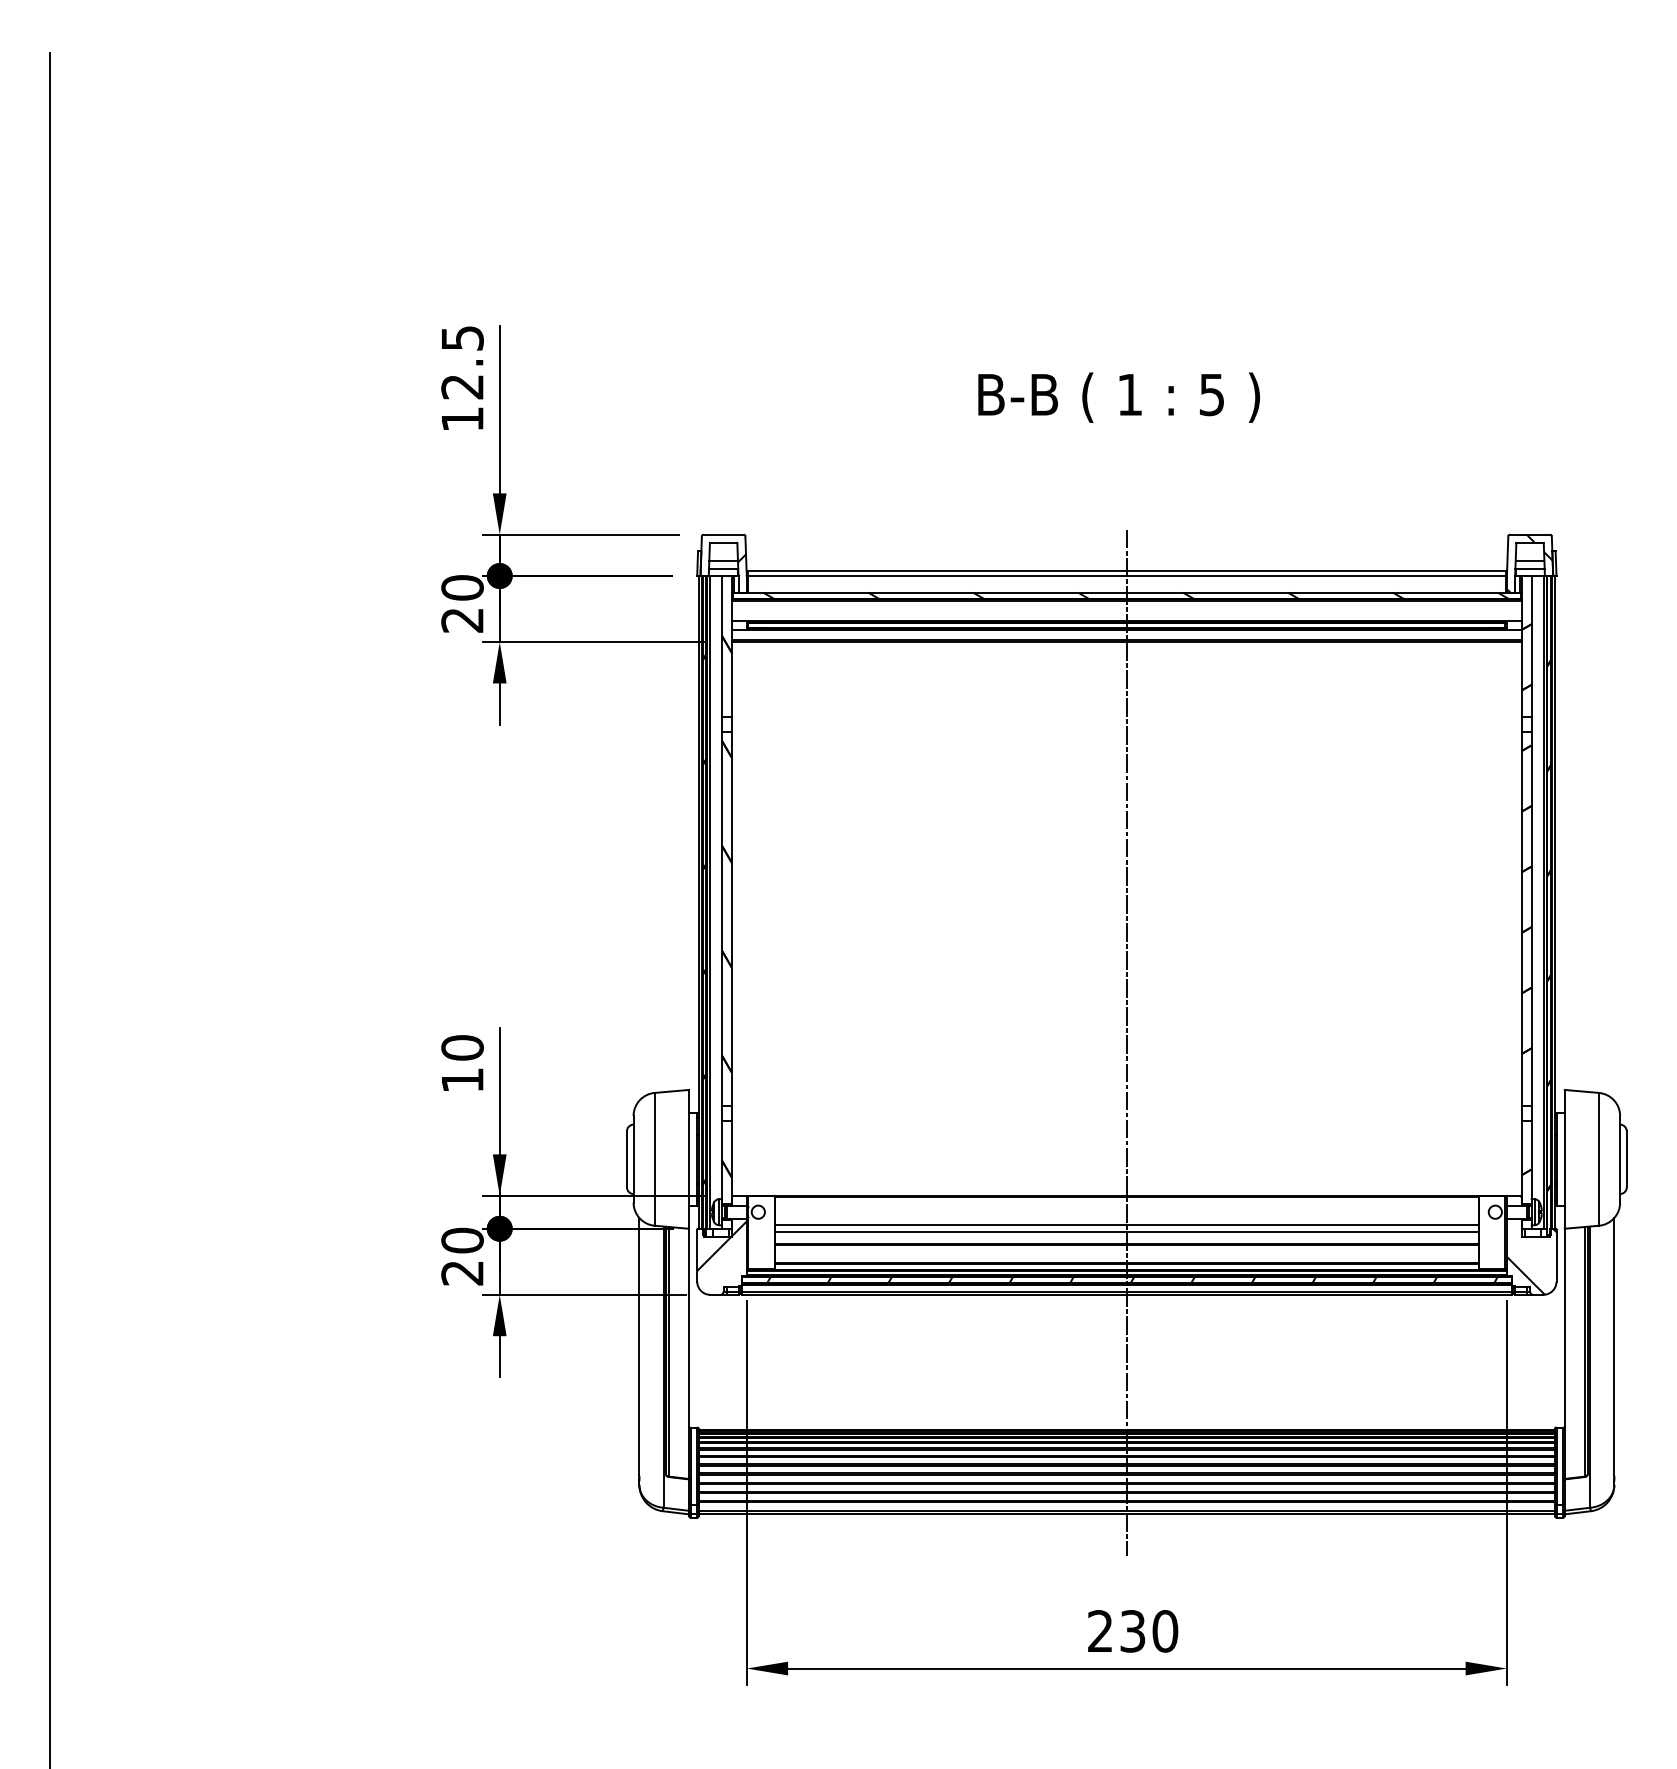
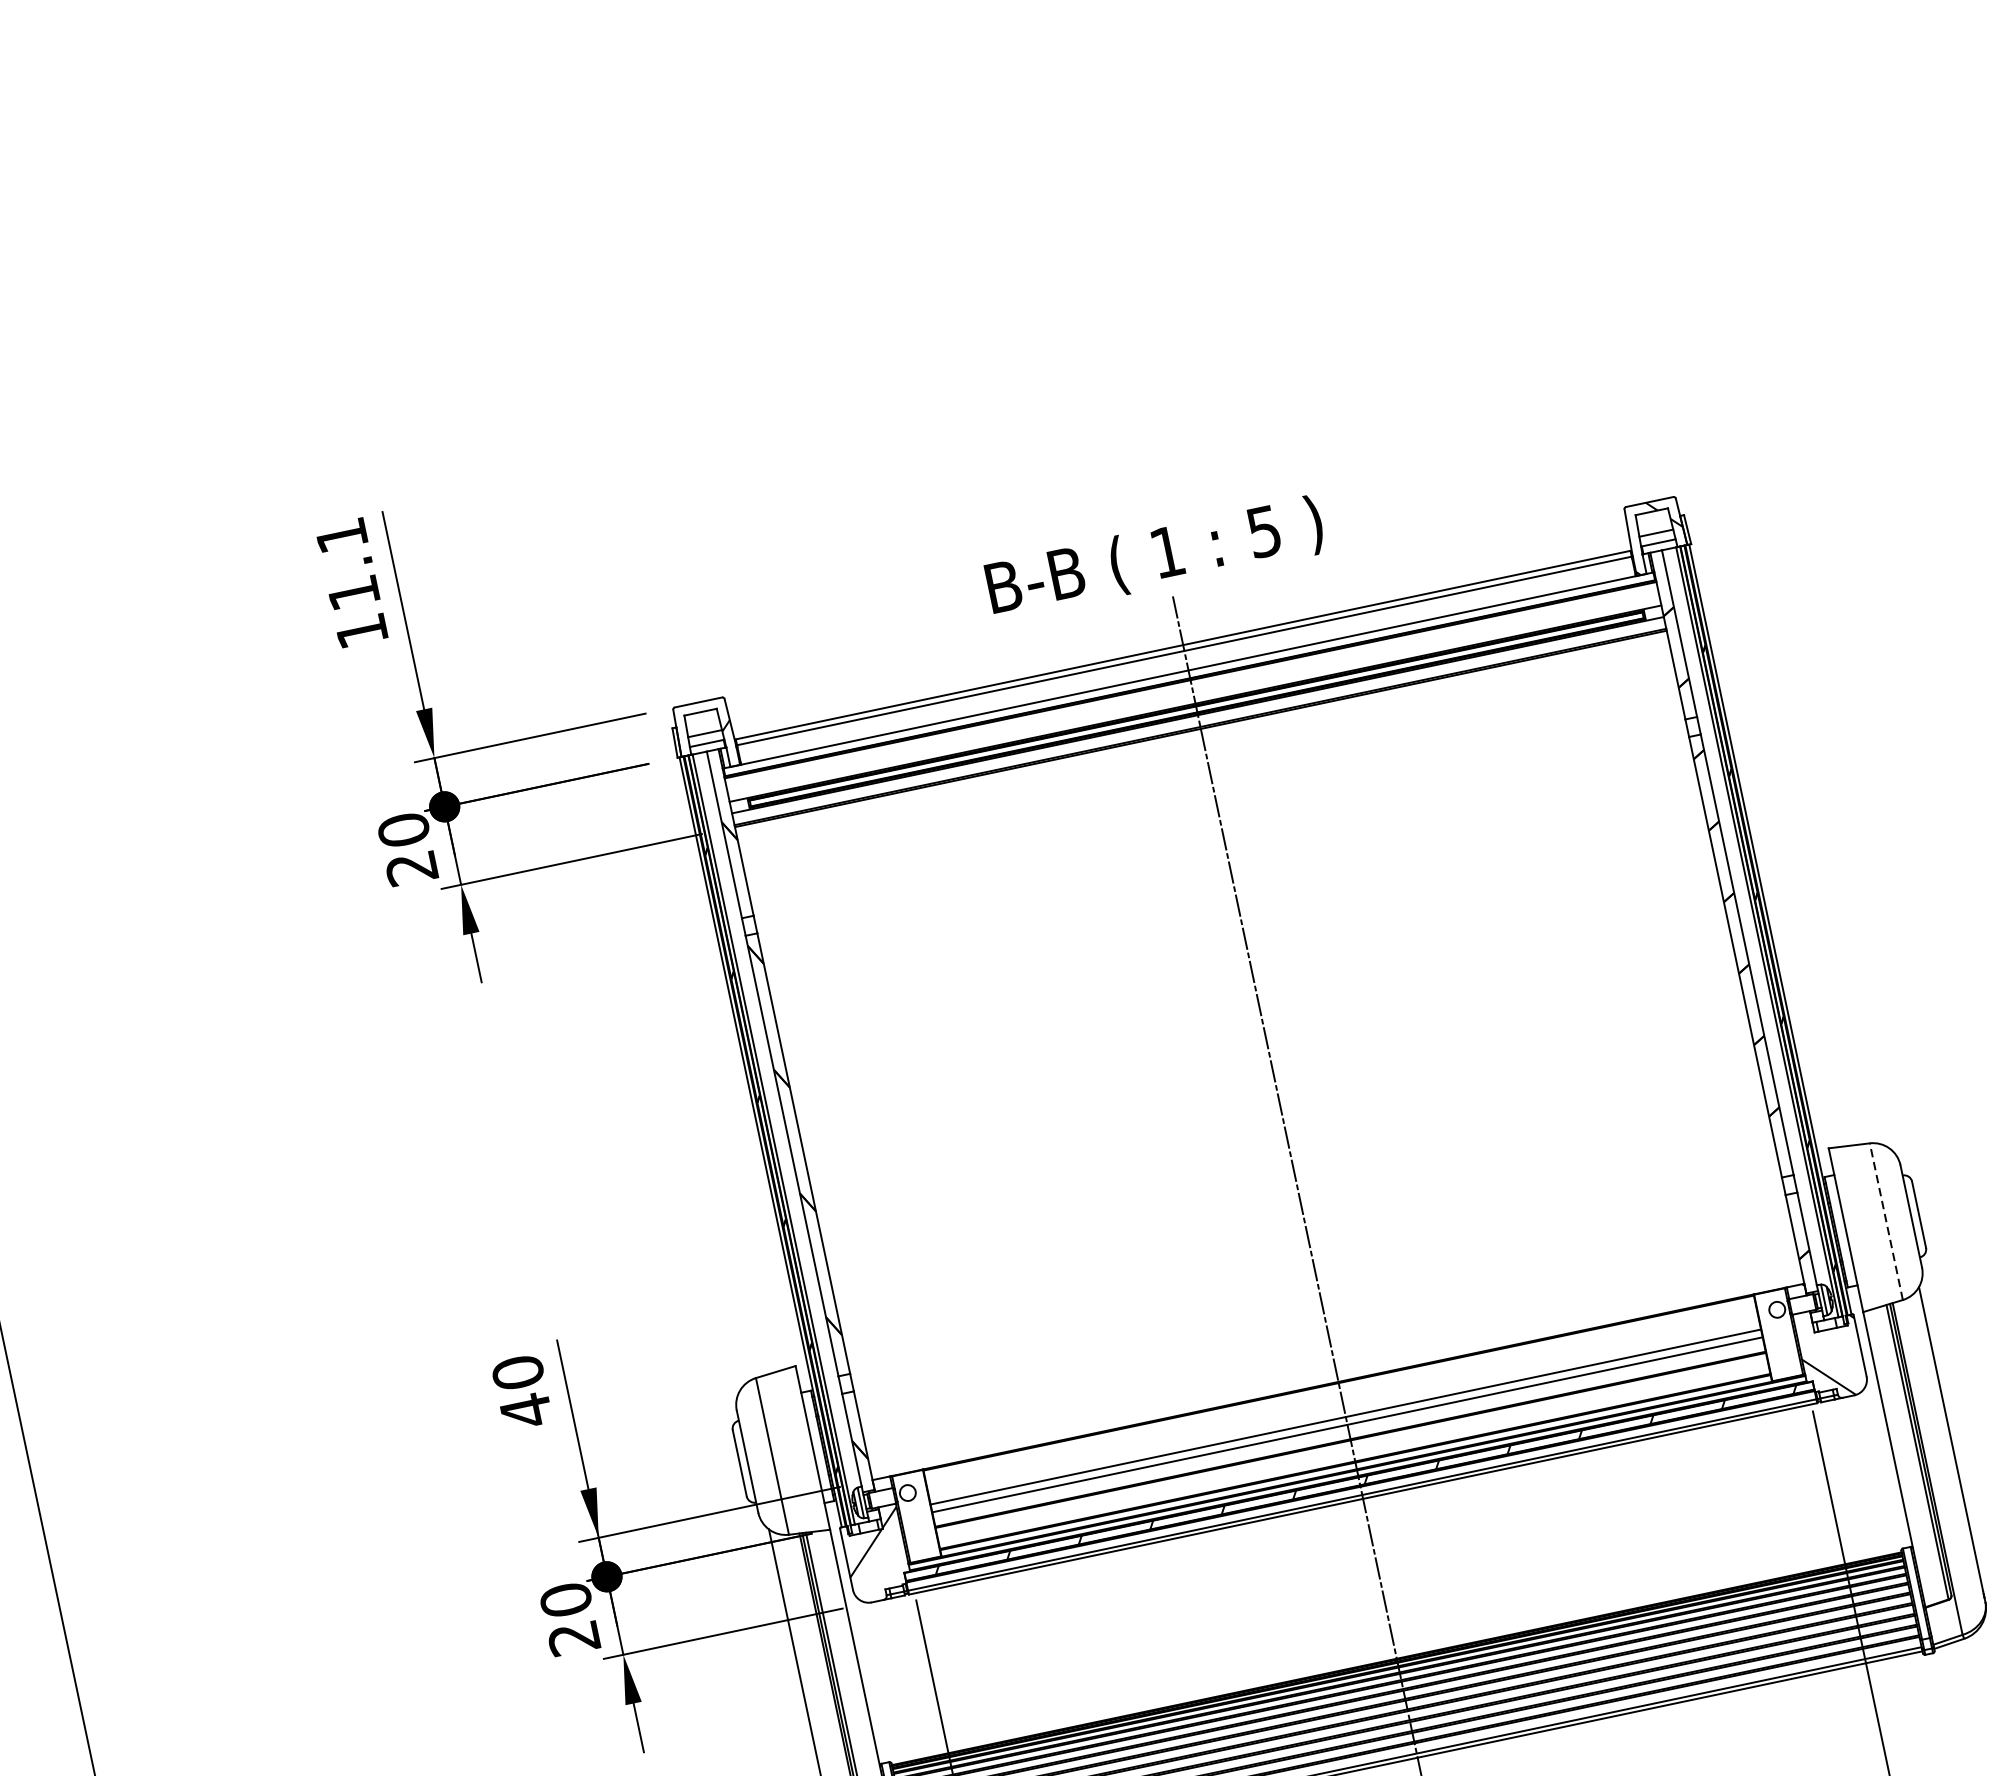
text: (462, 362) -> (347, 564), 12.5 -> 11.1
text: (1118, 397) -> (1154, 558), moved
hatch: (1136, 595) -> (1200, 671), removed
text: (462, 1080) -> (526, 1411), 10 -> 40
line: (1599, 1158) -> (1886, 1220), solid -> dashed

